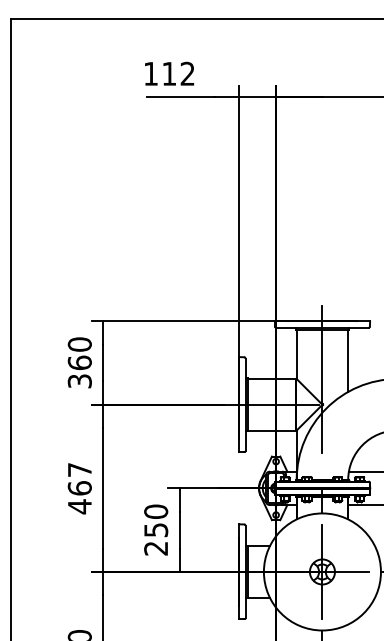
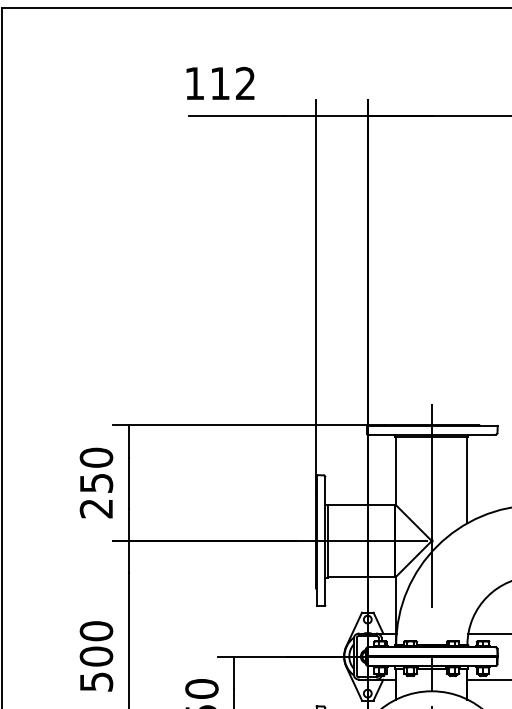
text: (79, 371) -> (95, 495), 360 -> 250
text: (79, 488) -> (95, 656), 467 -> 500

